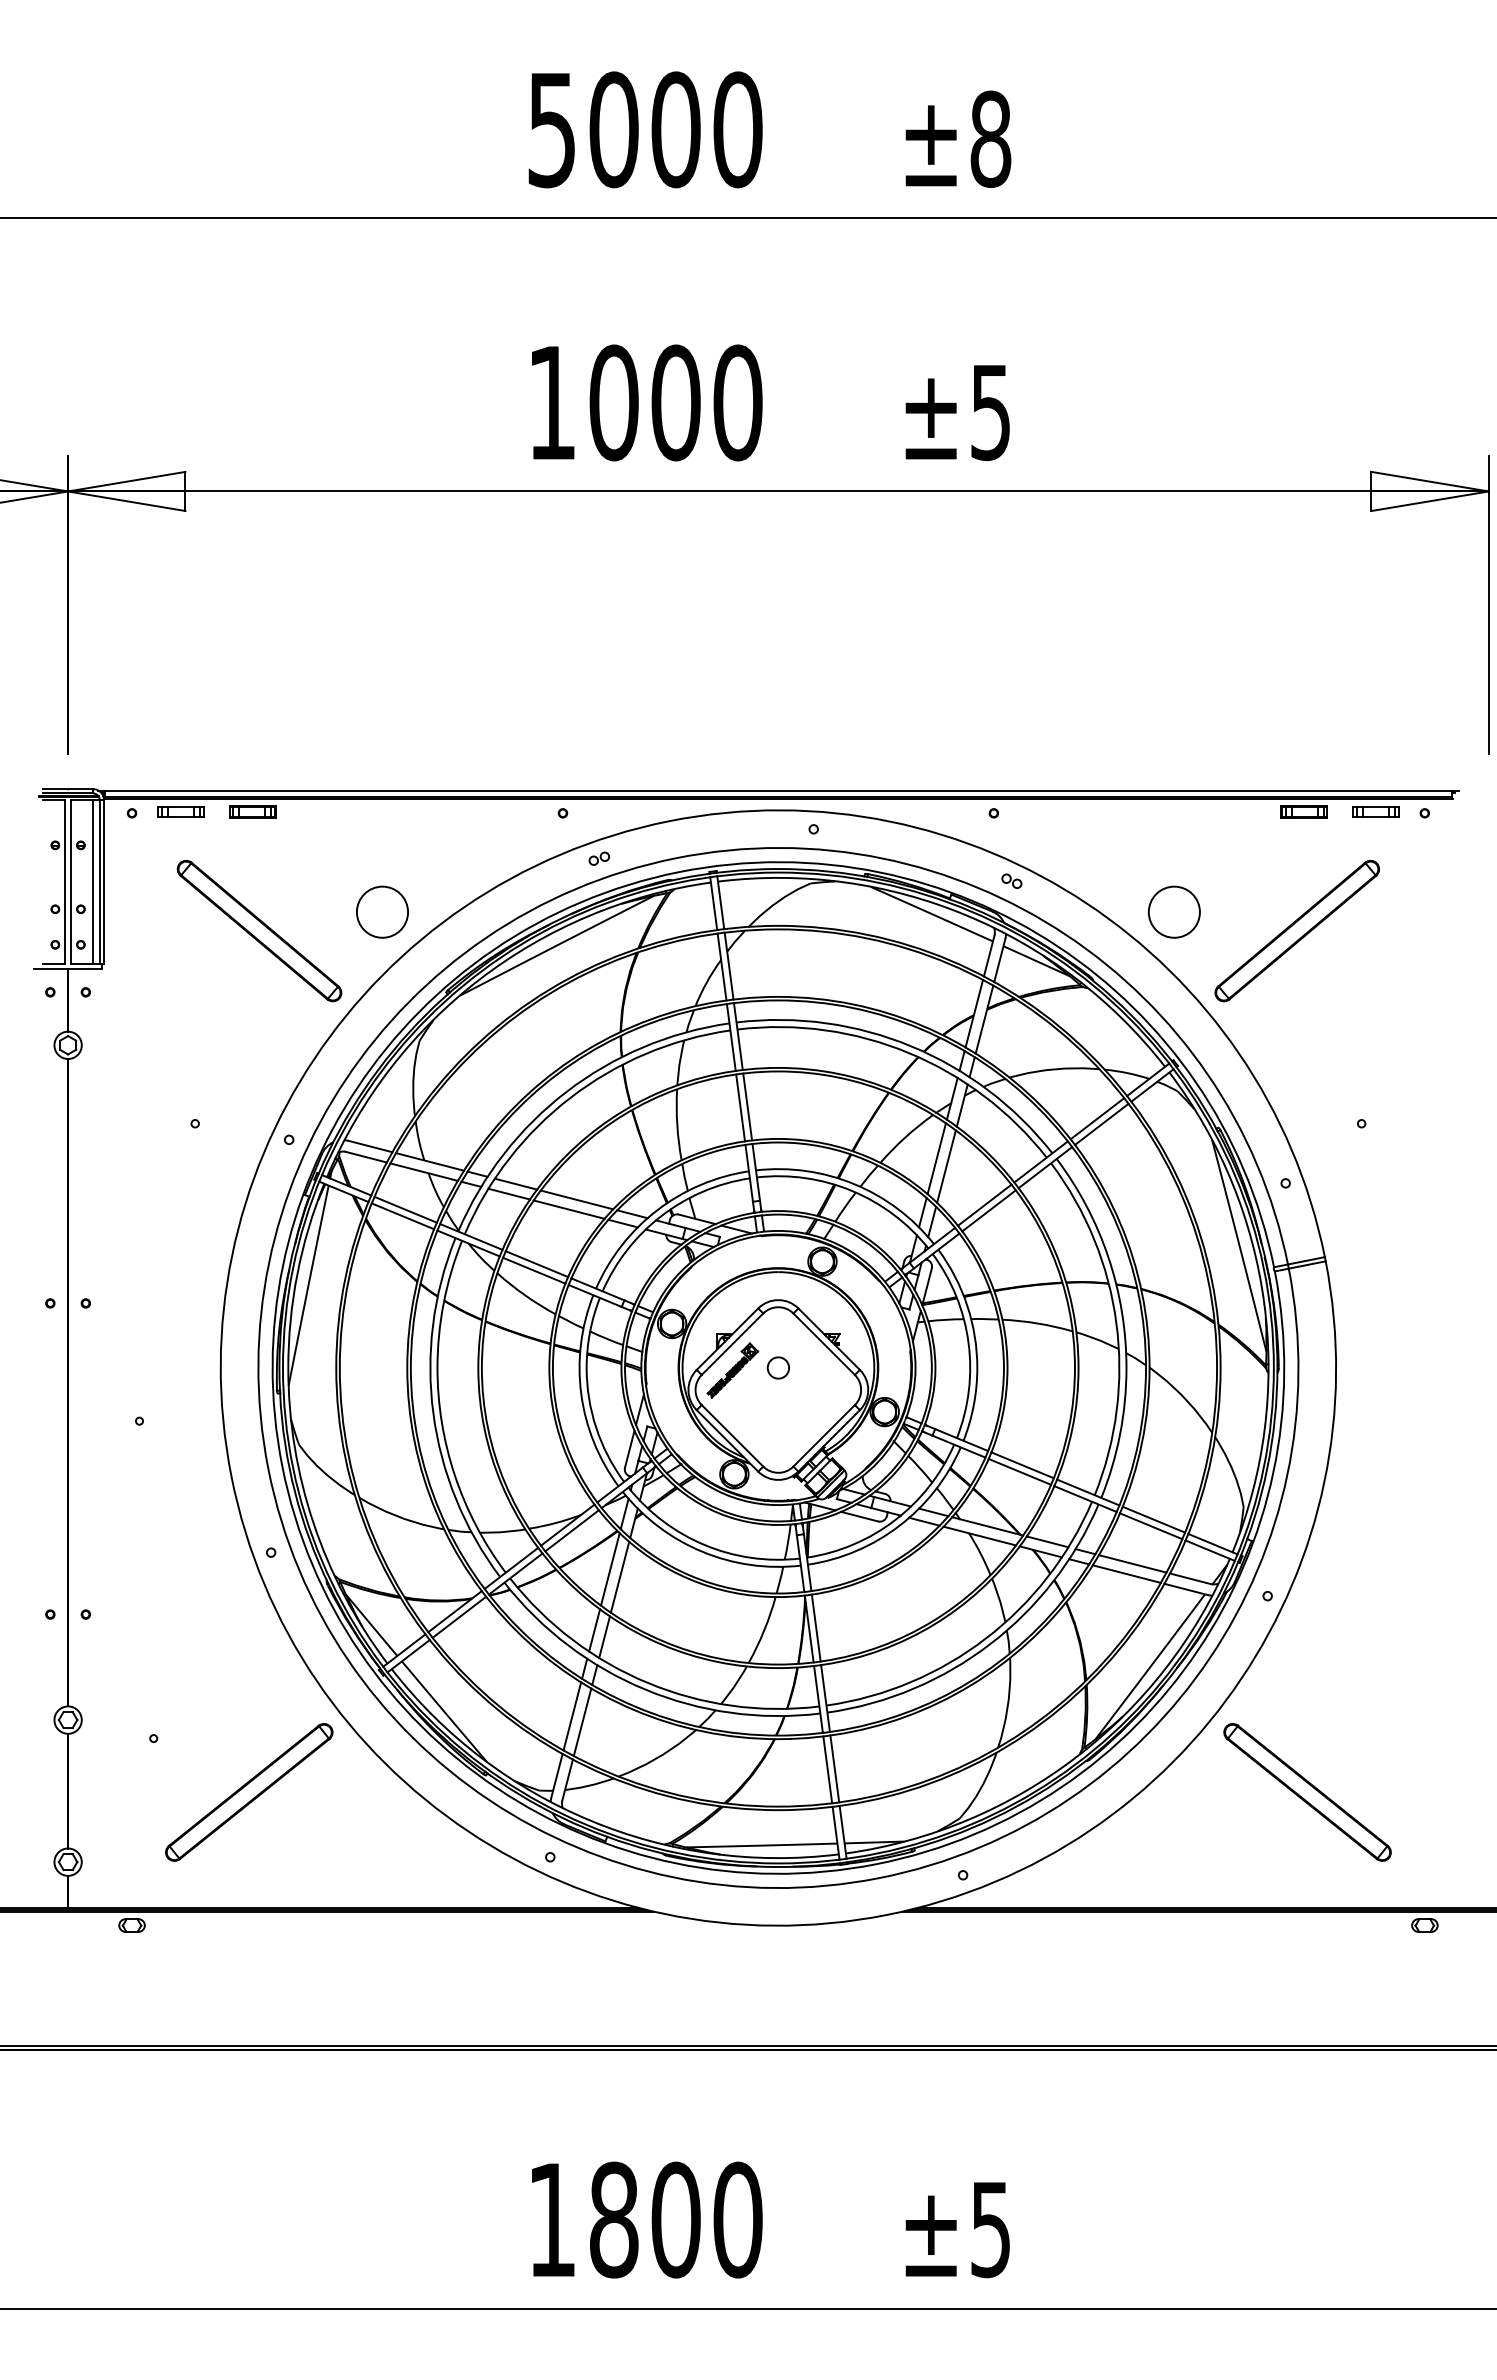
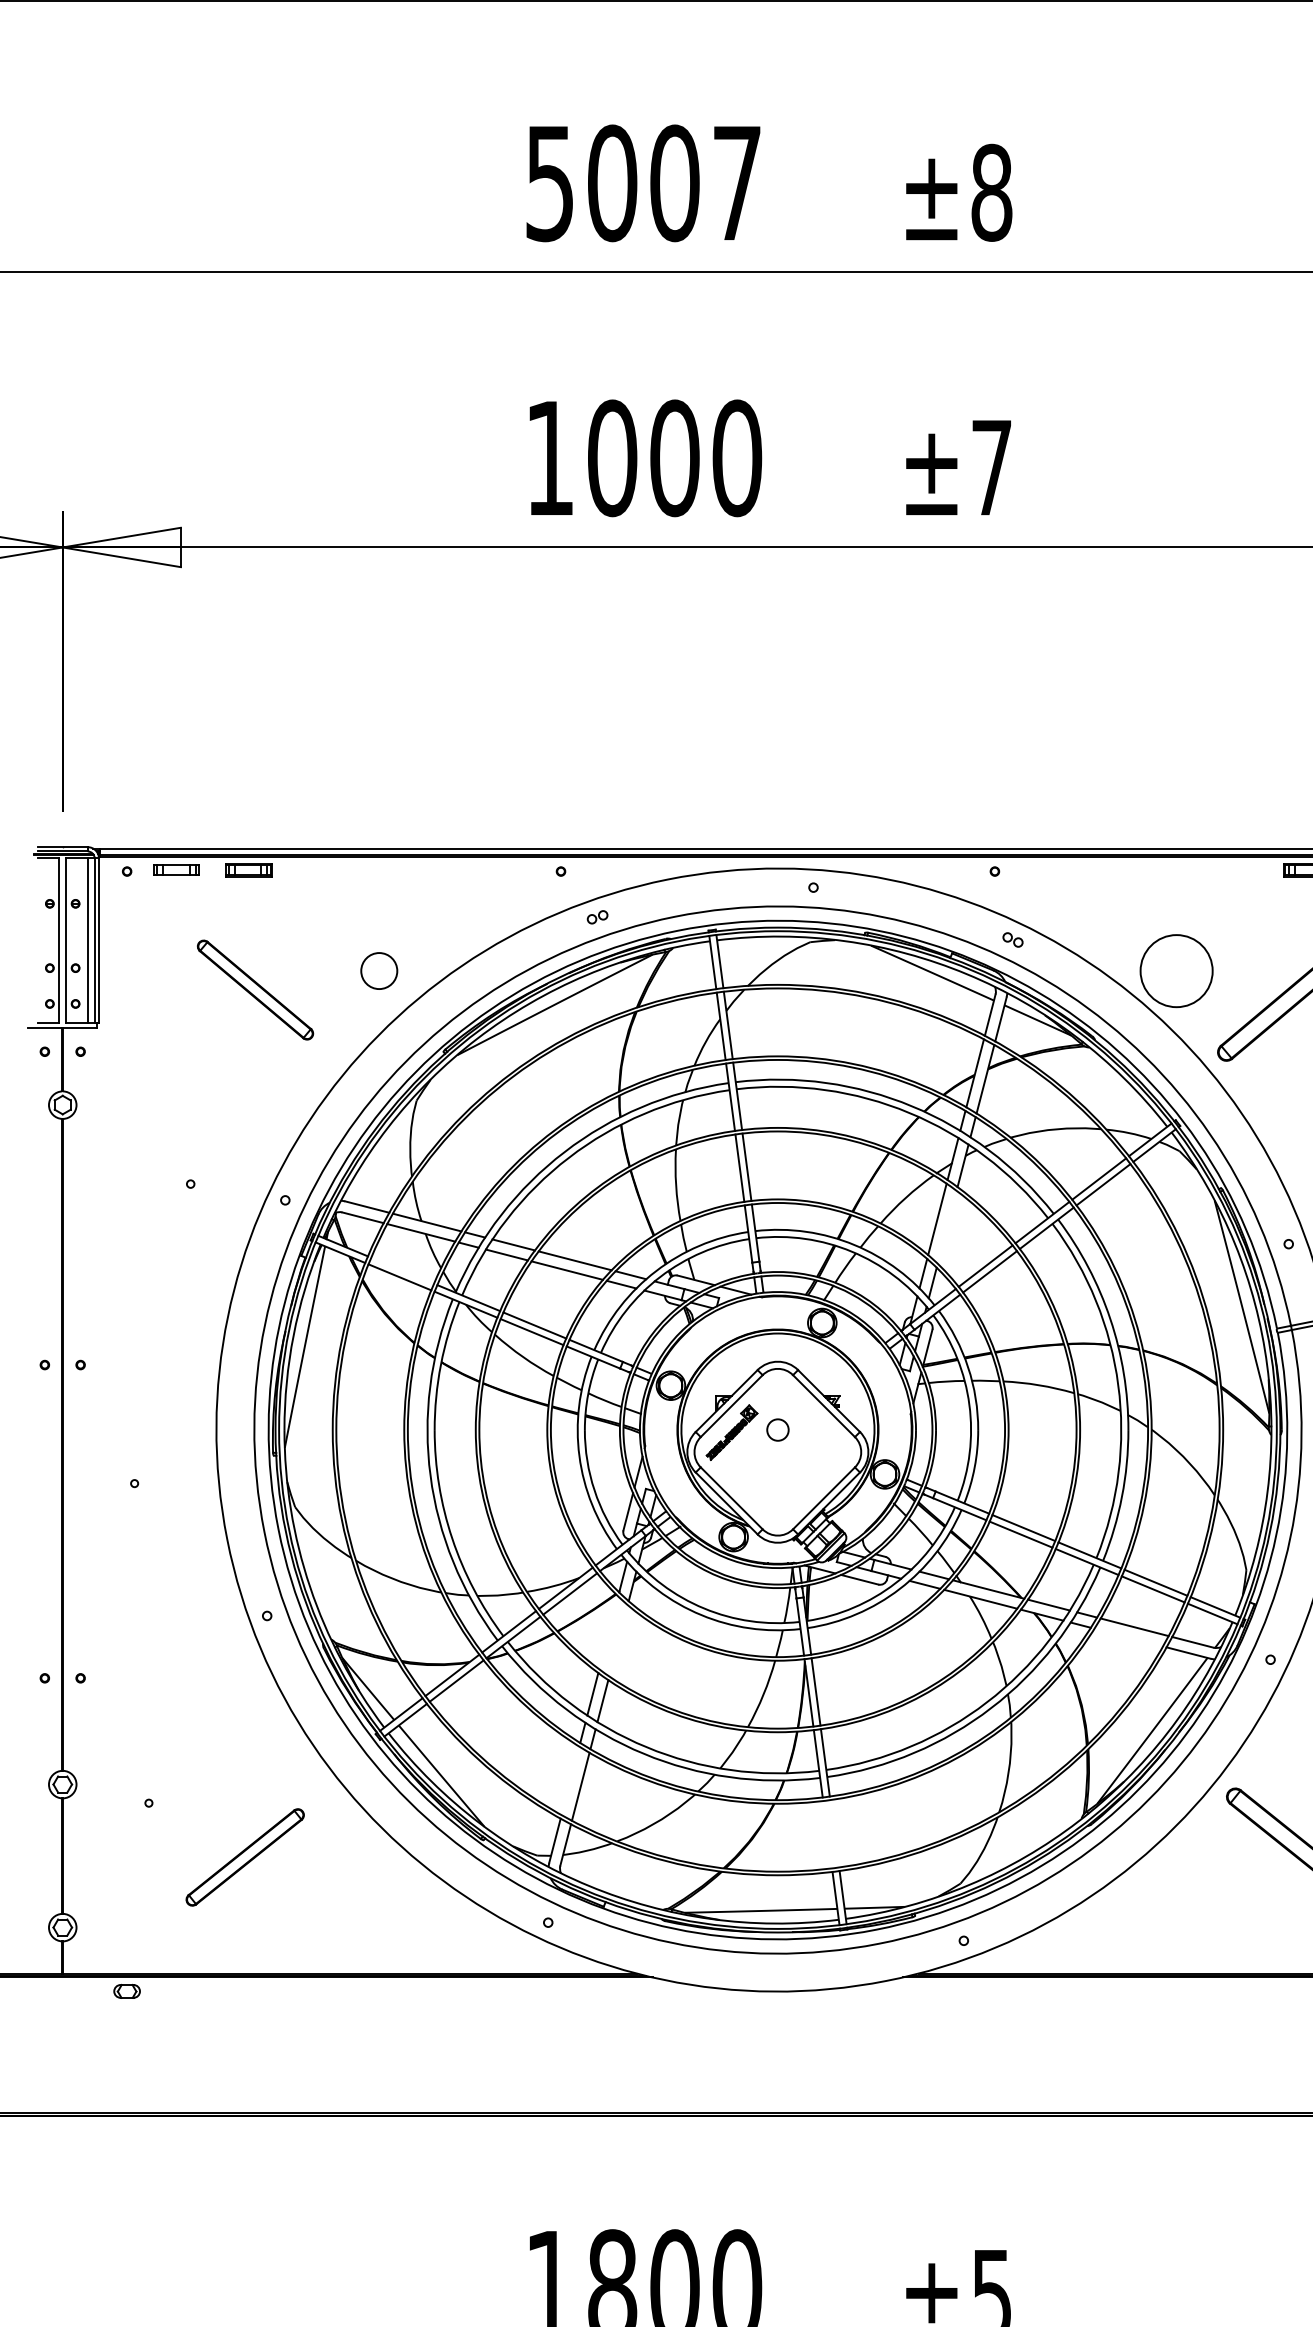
text: (737, 129) -> (736, 183), 5000 -> 5007
text: (990, 413) -> (991, 468), ±5 -> ±7
circle: (382, 911) -> (379, 970), size x0.7
circle: (1173, 911) -> (1175, 970), size x1.4
part: (259, 930) -> (255, 989), size x0.7
line: (946, 1166) -> (947, 1227), removed
line: (405, 1209) -> (402, 1270), removed
line: (610, 1569) -> (608, 1632), removed
line: (1126, 1573) -> (1128, 1636), removed
line: (619, 1576) -> (617, 1639), removed
line: (572, 1716) -> (570, 1780), removed
line: (834, 1768) -> (834, 1833), removed
line: (827, 1769) -> (827, 1834), removed
part: (249, 1792) -> (245, 1857), size x0.7

